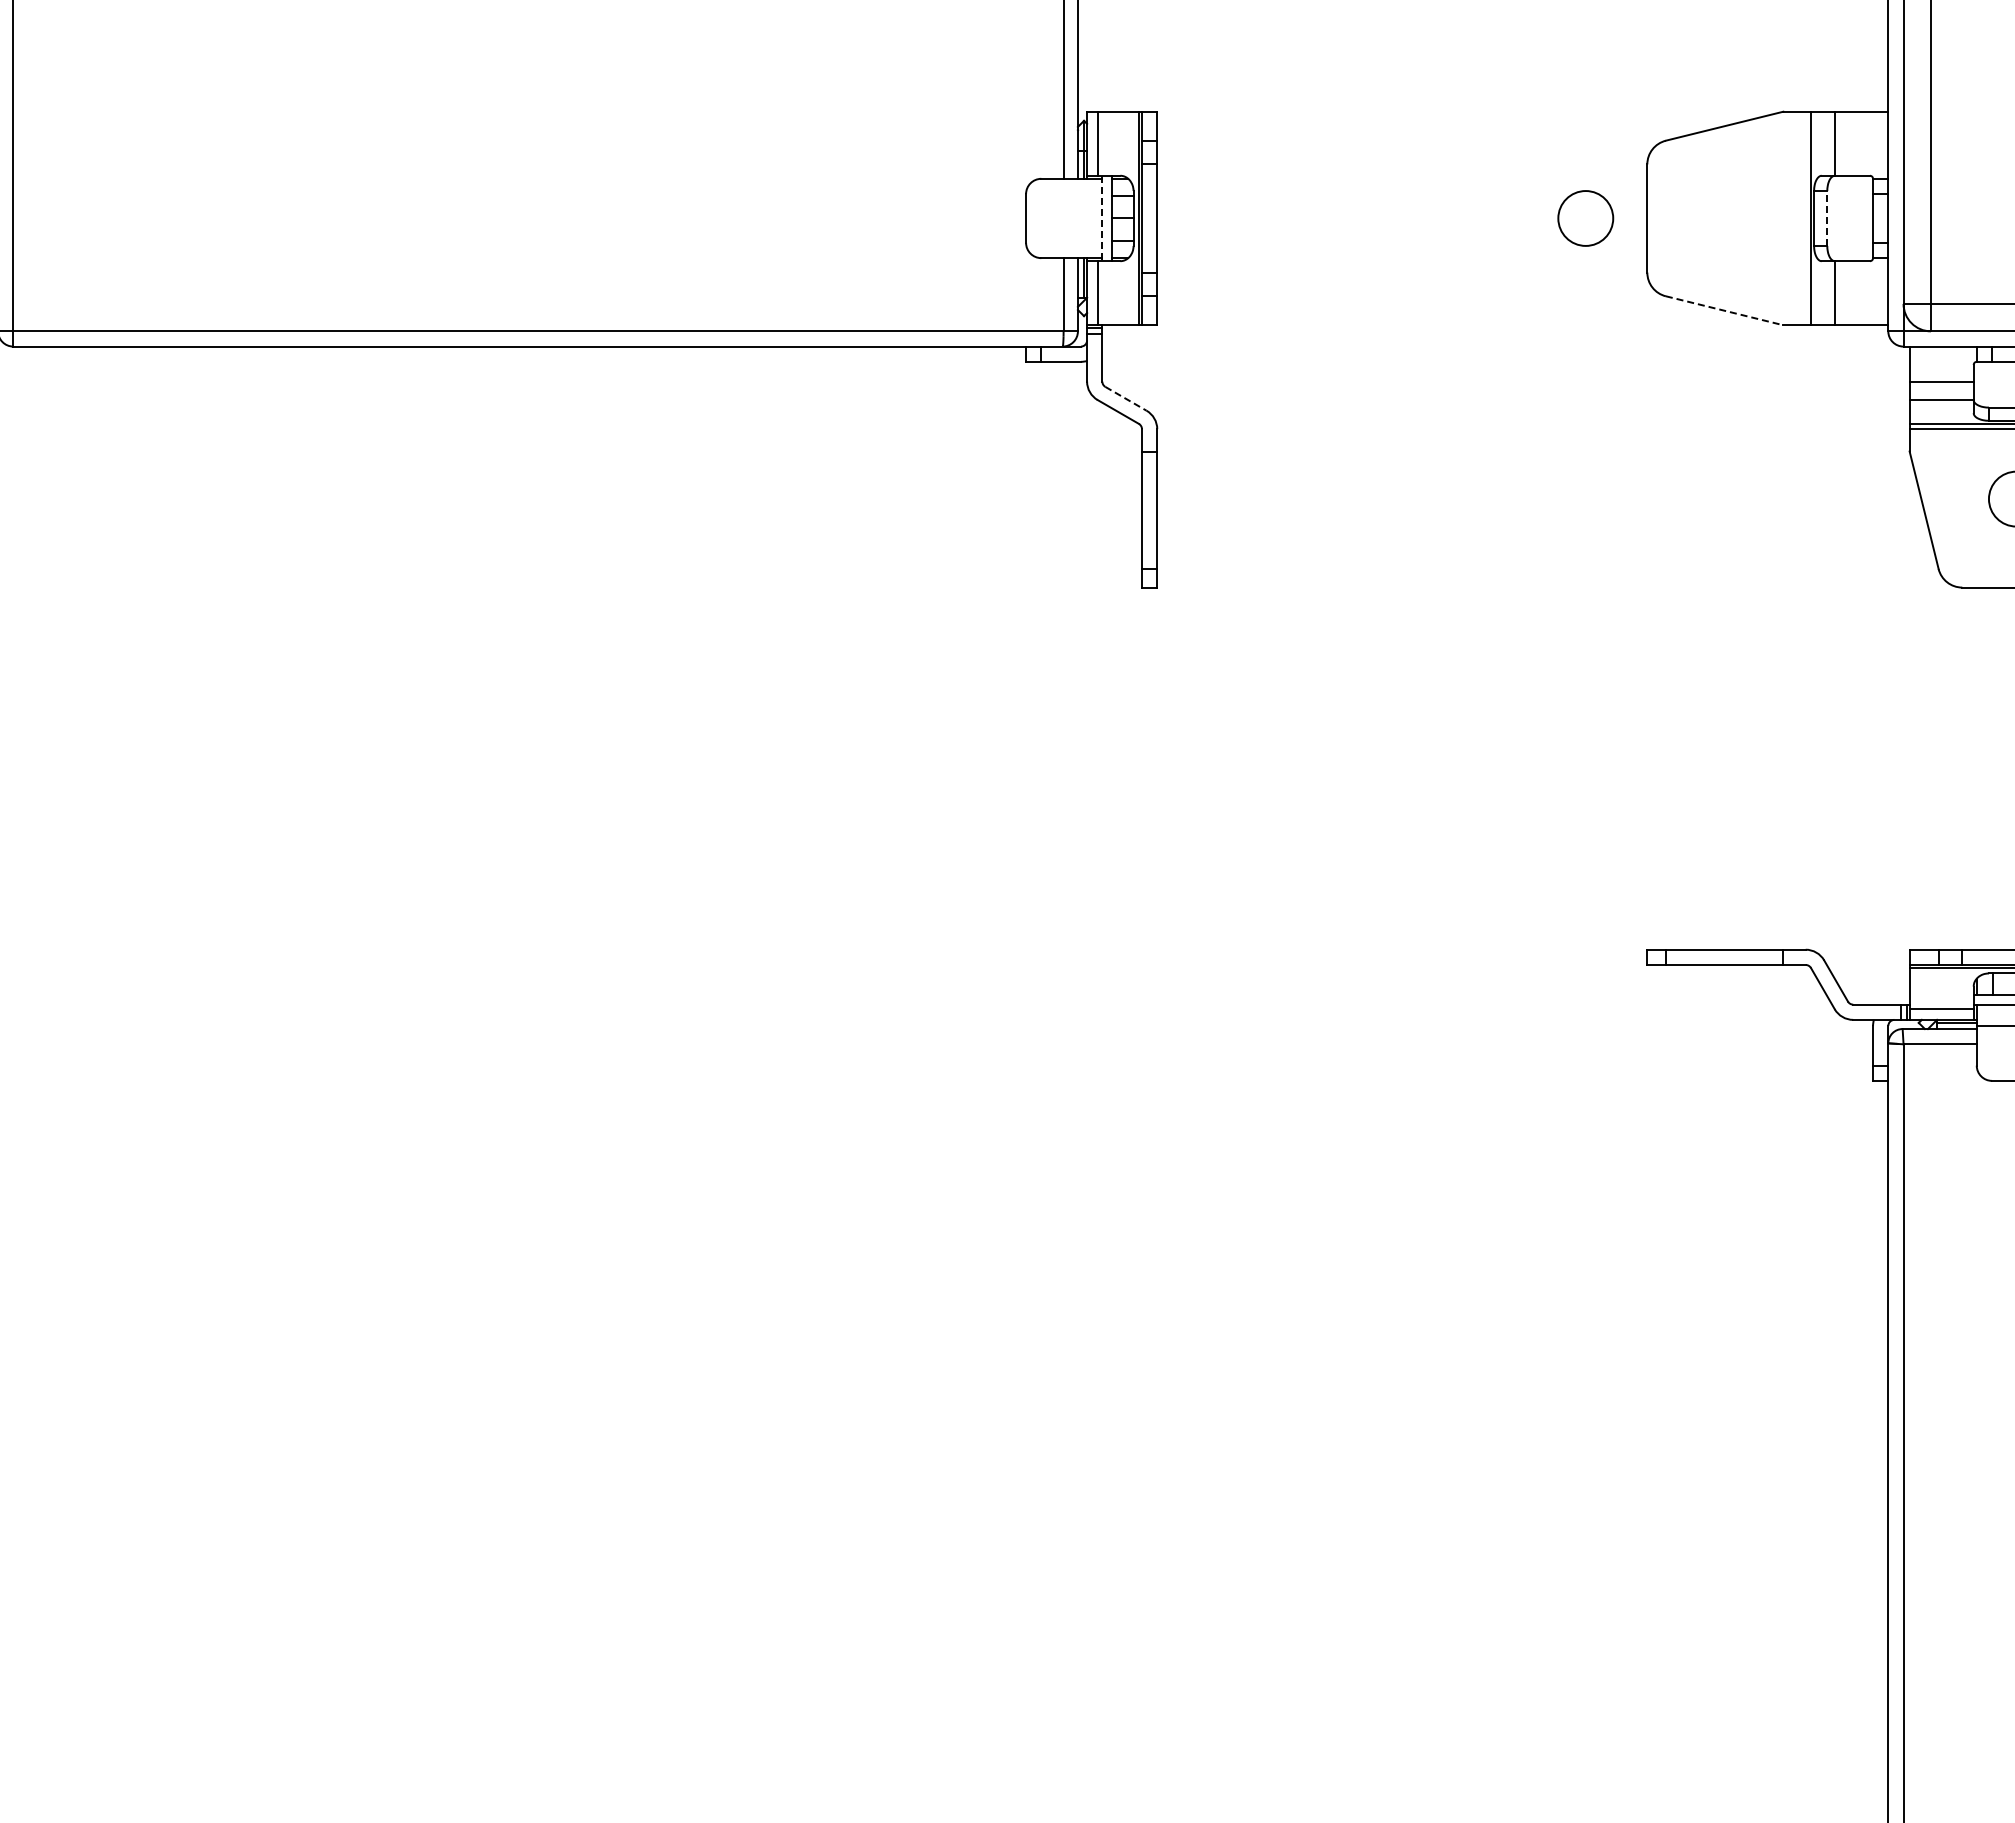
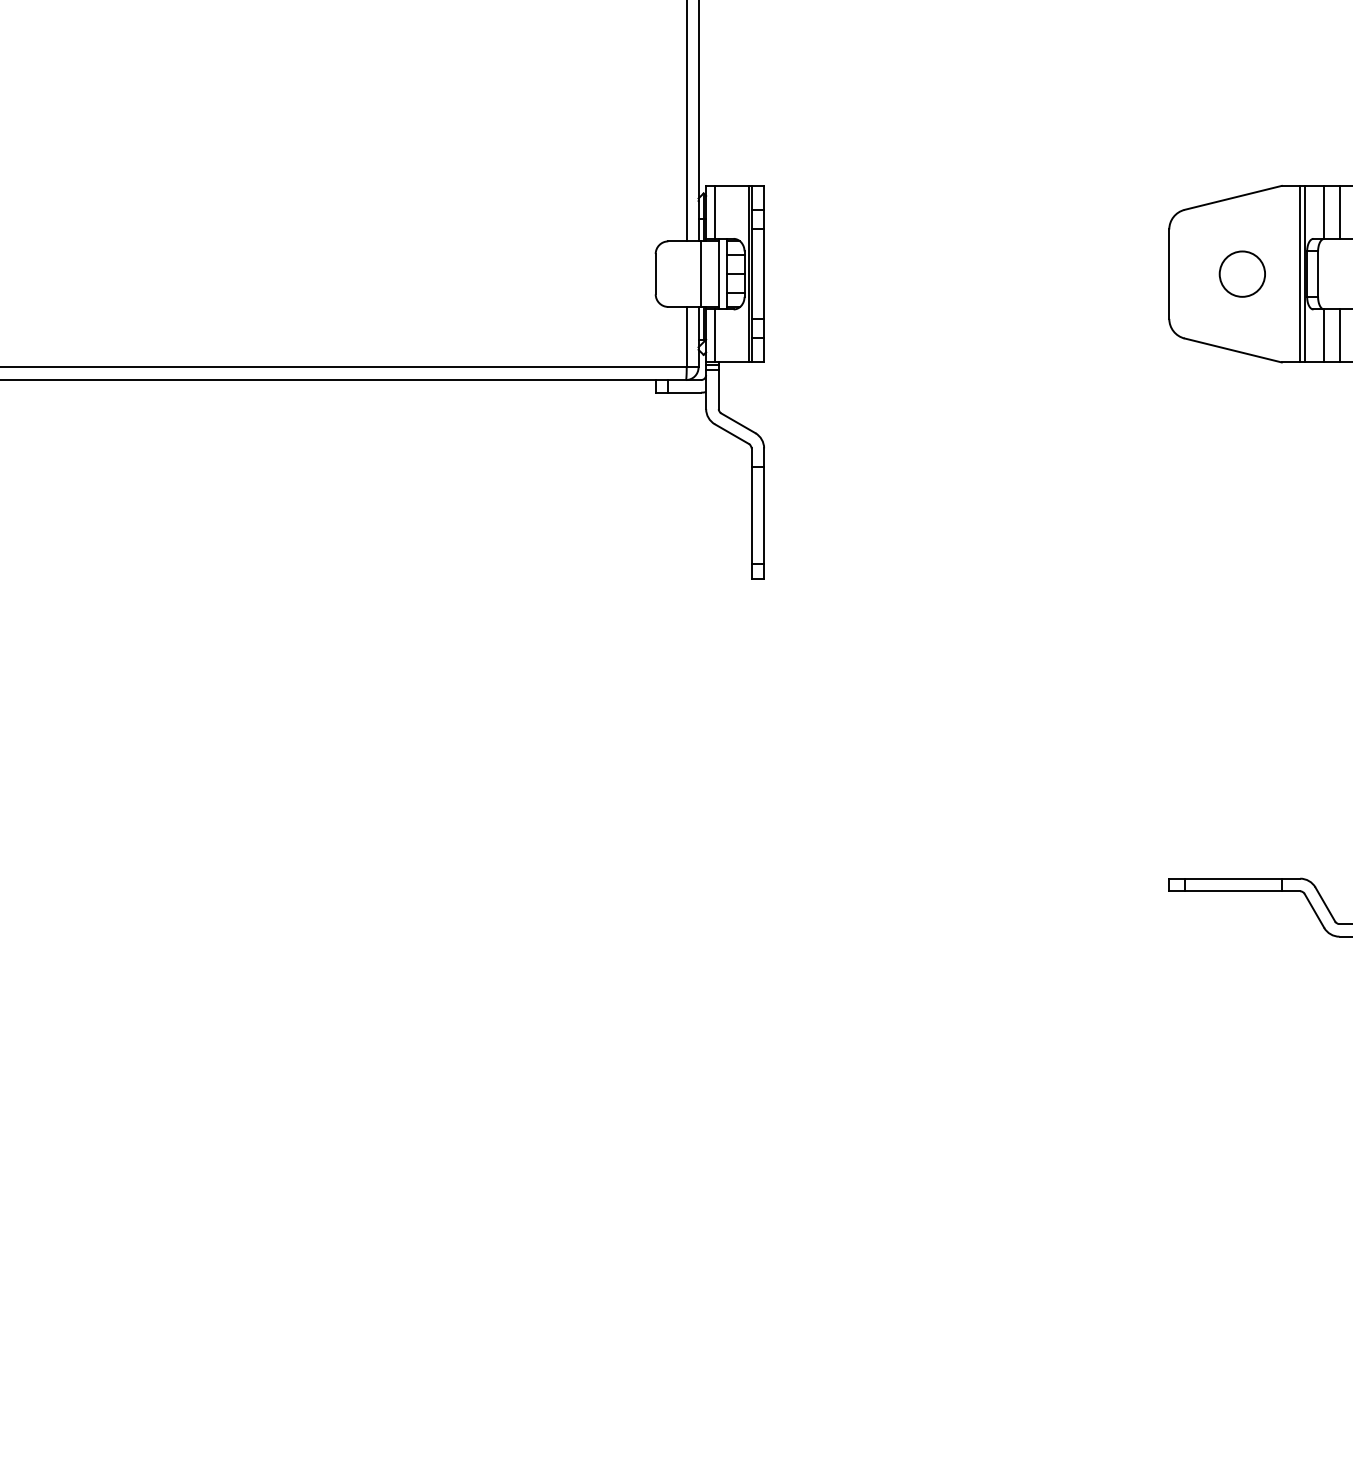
line: (1853, 143) -> (1339, 212), added
line: (1827, 217) -> (1318, 273), dashed -> solid
line: (1080, 218) -> (700, 274), added
line: (1102, 218) -> (718, 274), dashed -> solid
circle: (1585, 218) -> (1242, 274), moved
line: (1805, 218) -> (1300, 274), added
line: (1853, 293) -> (1339, 336), added
line: (1724, 310) -> (1233, 350), dashed -> solid
line: (1125, 398) -> (737, 422), dashed -> solid

